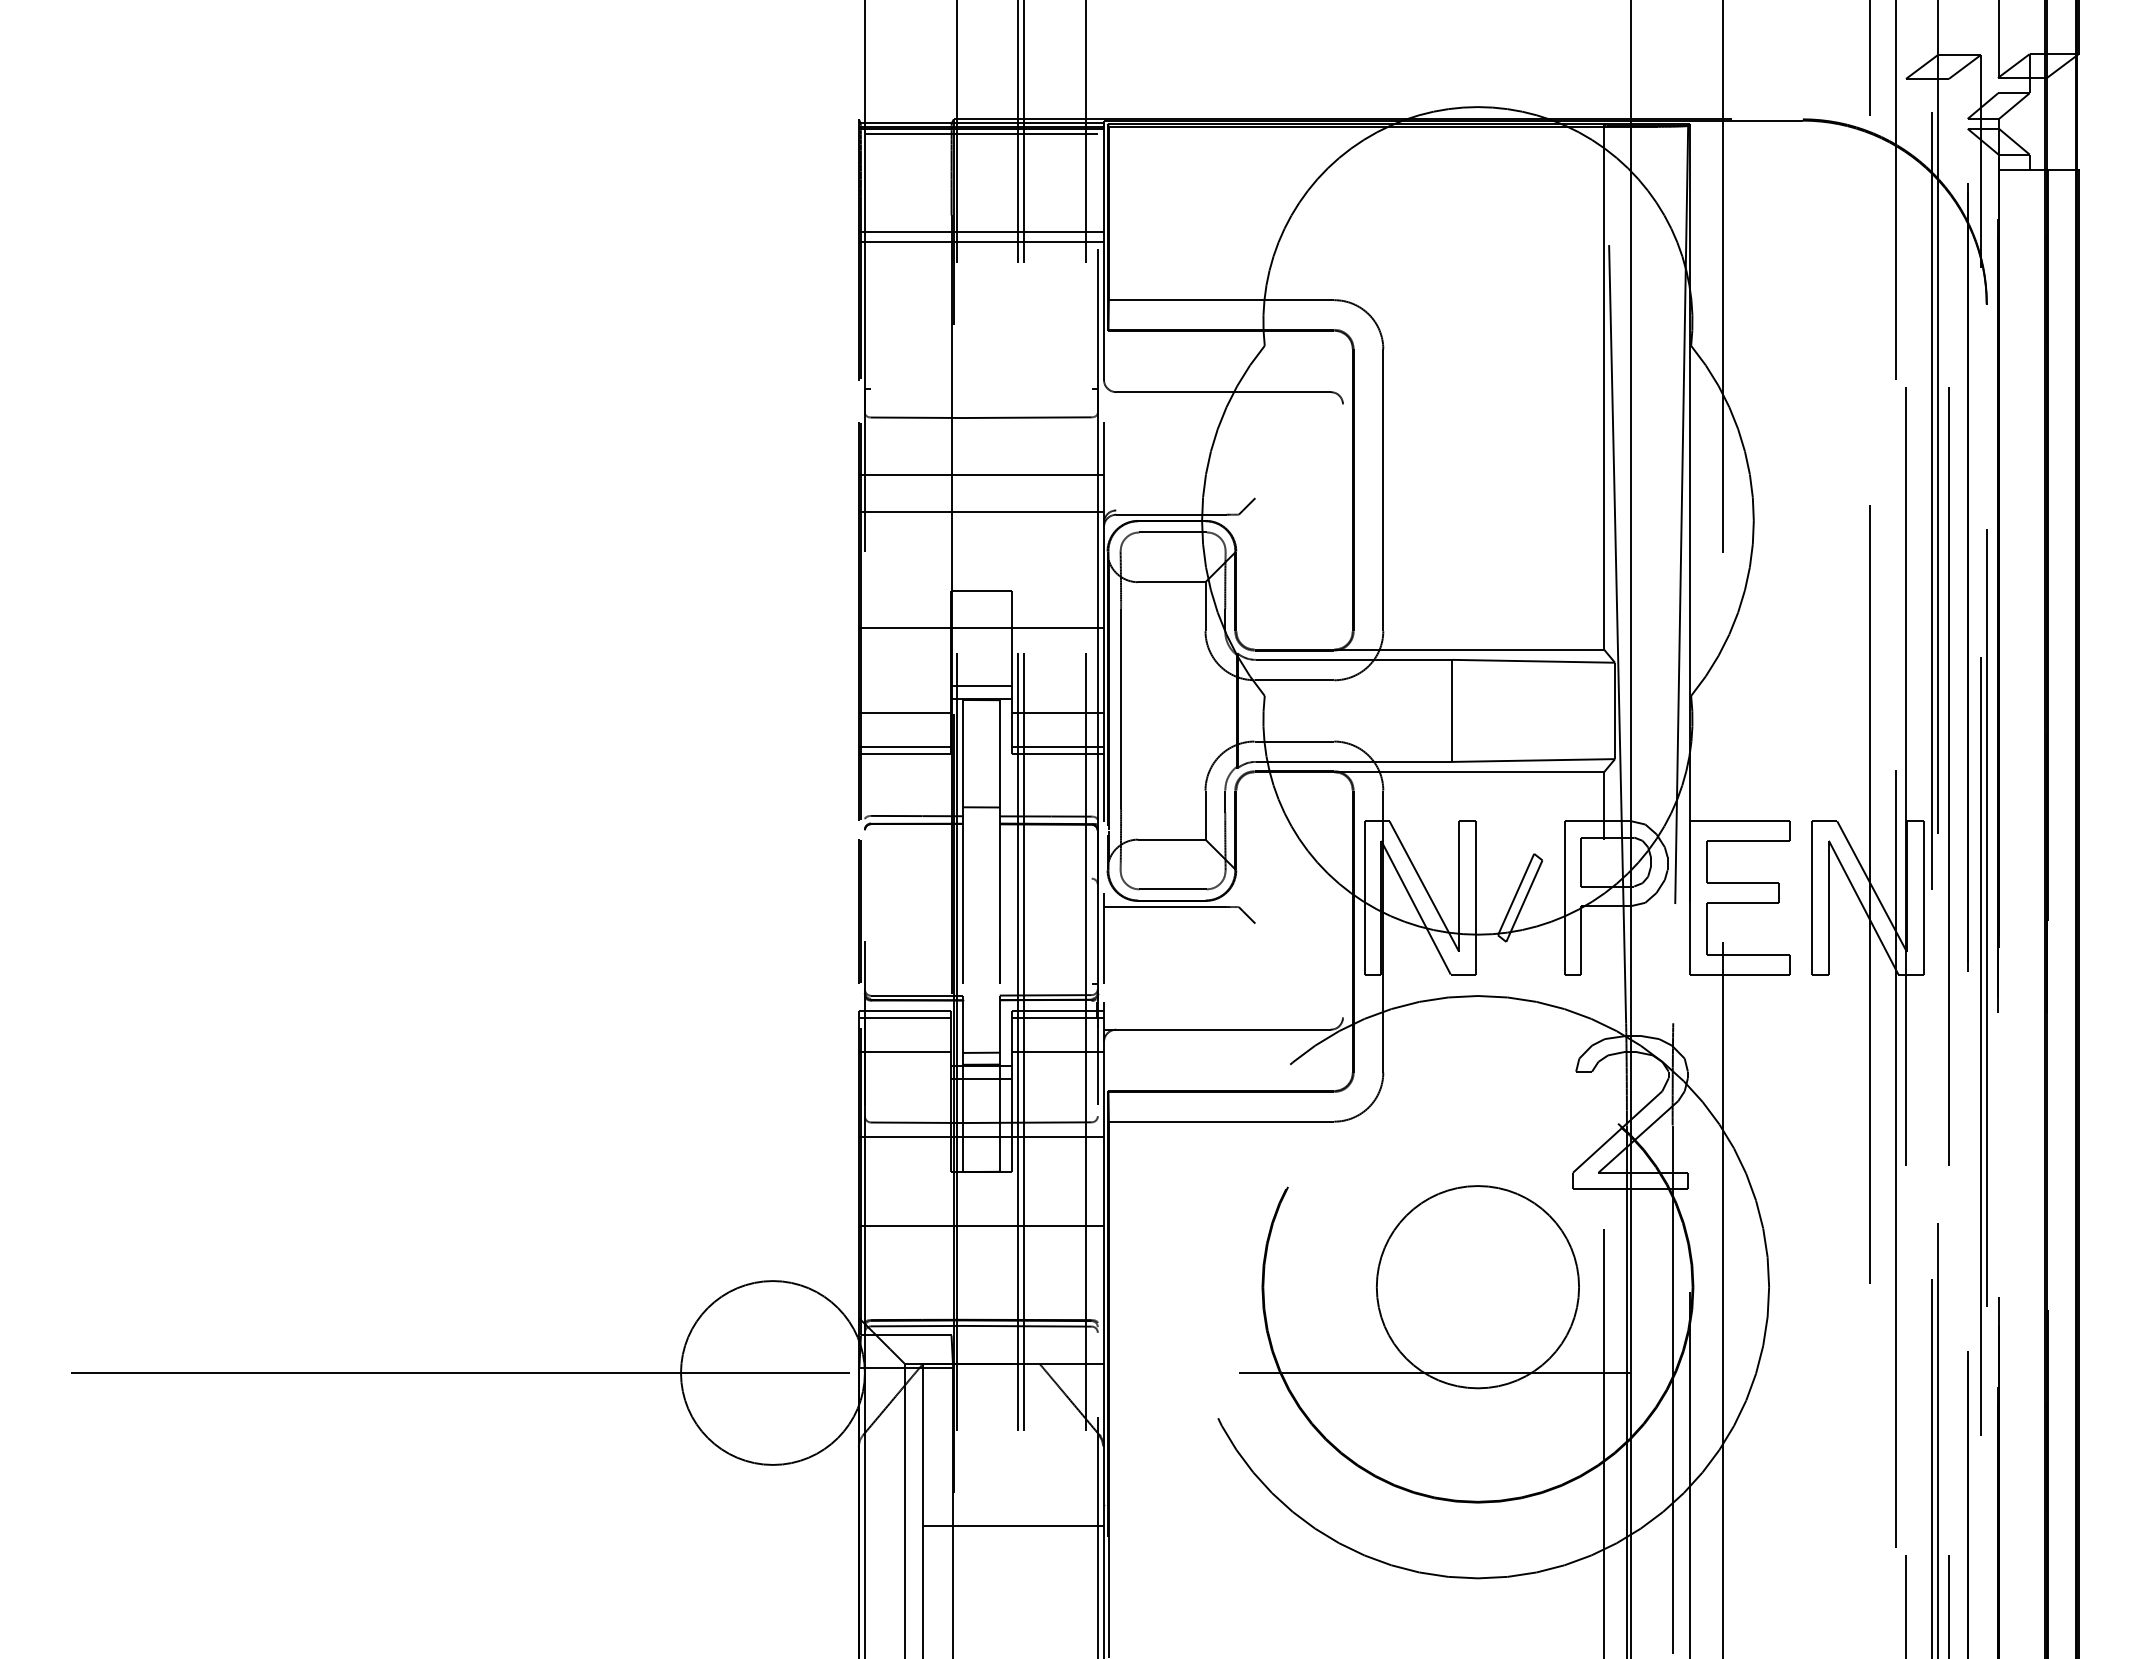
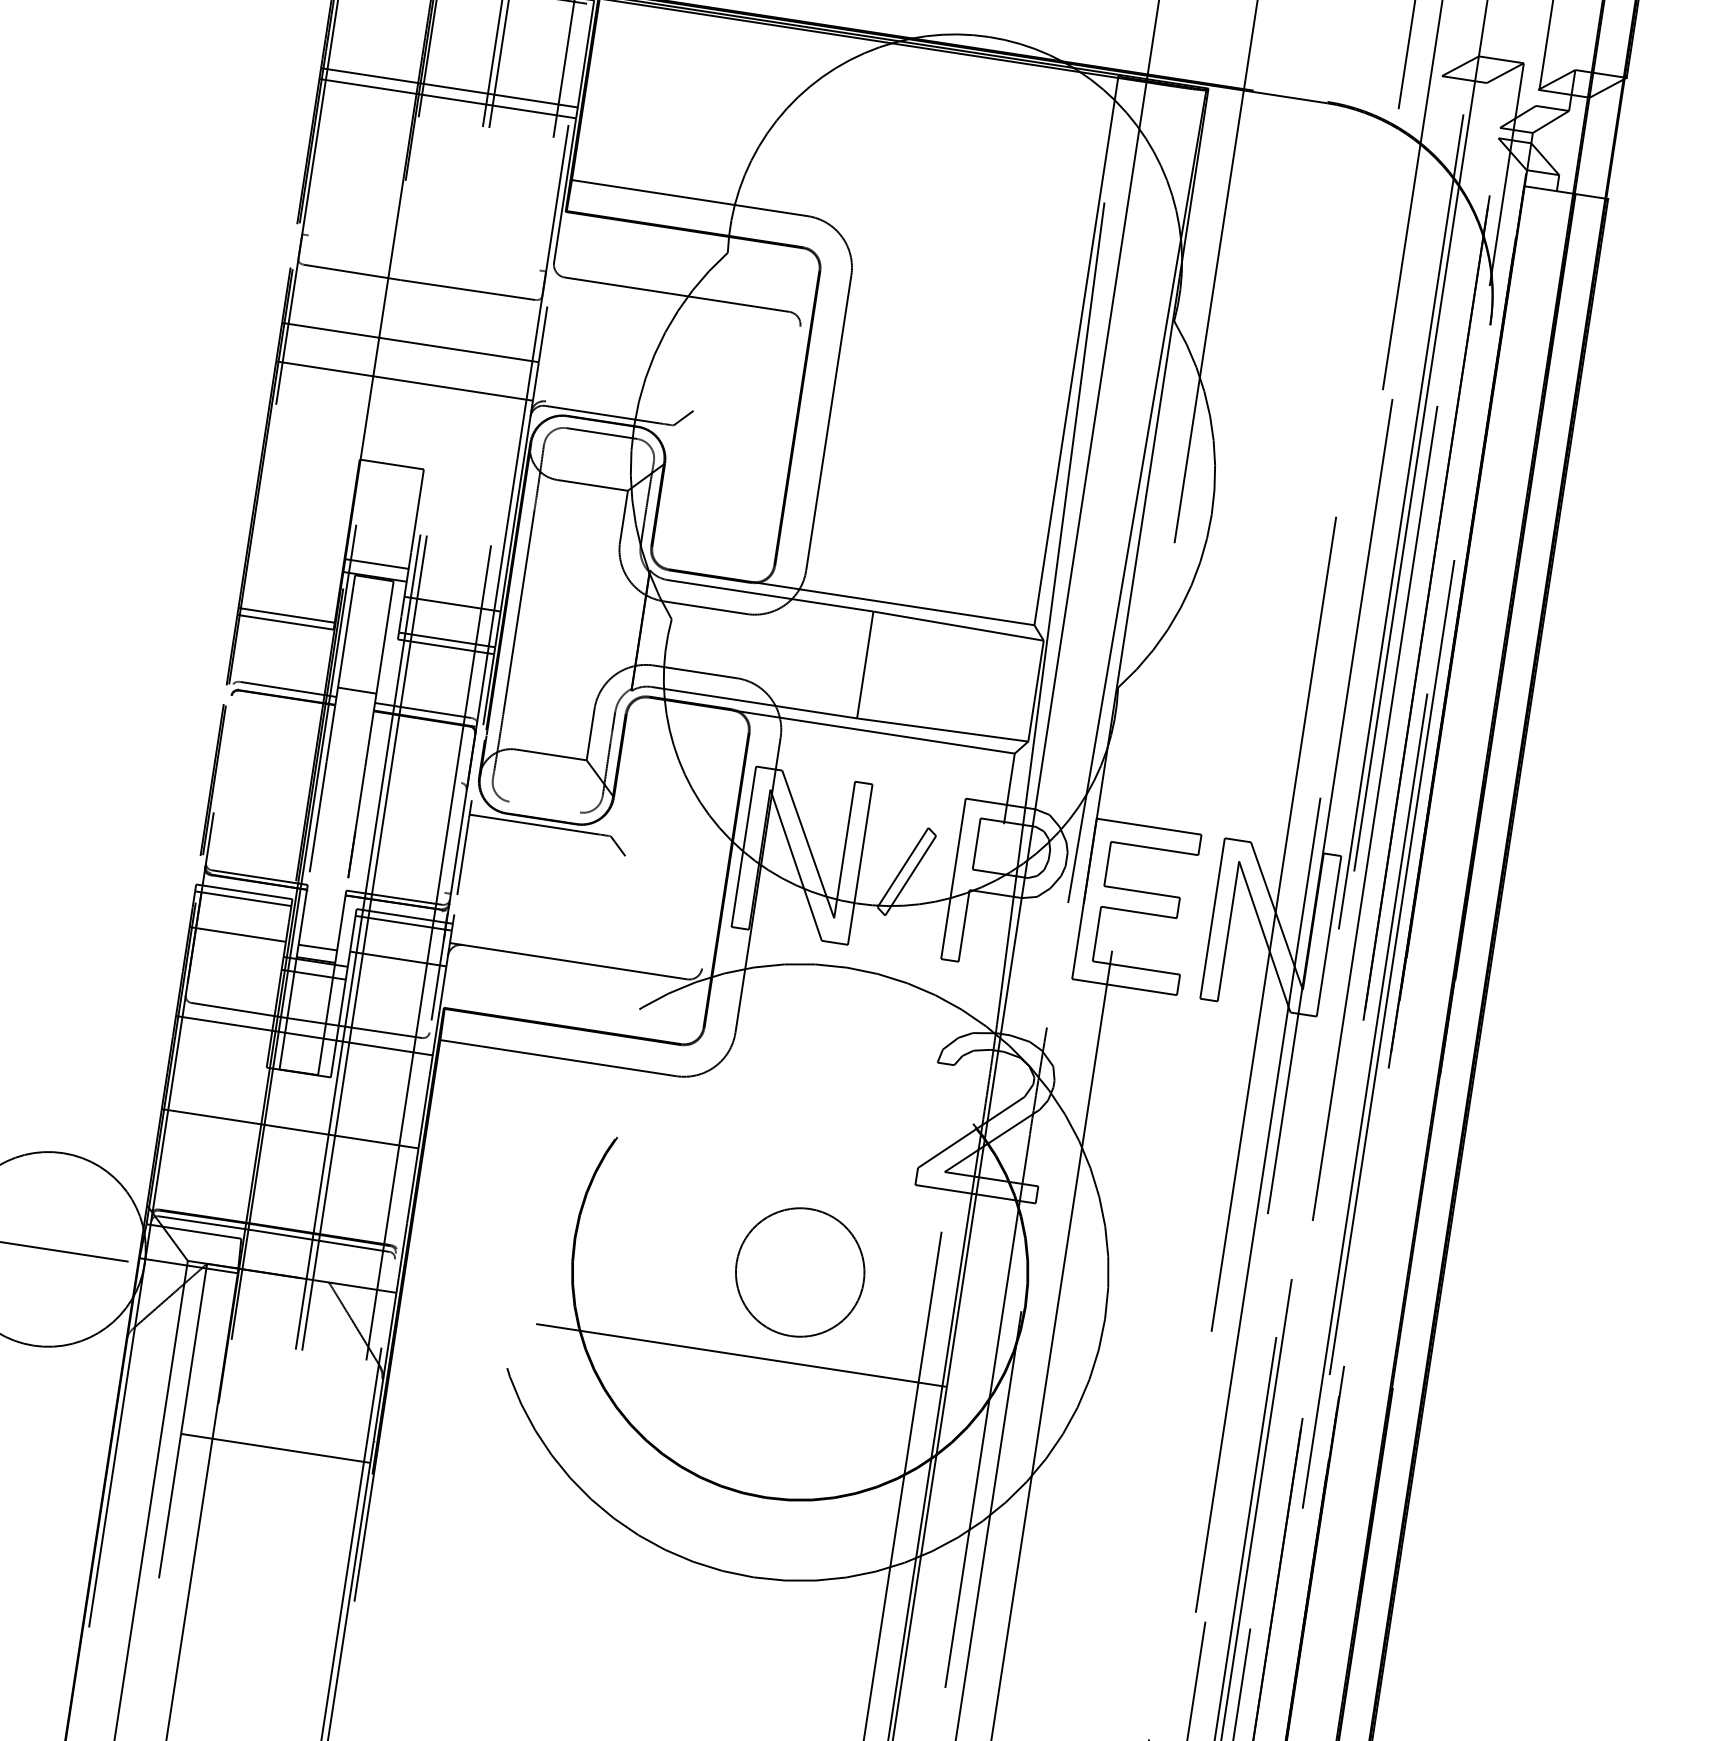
line: (981, 628) -> (385, 503), removed
line: (904, 713) -> (291, 580), removed
line: (1172, 889) -> (544, 807), removed
circle: (1477, 1287) -> (799, 1272), size x0.6

